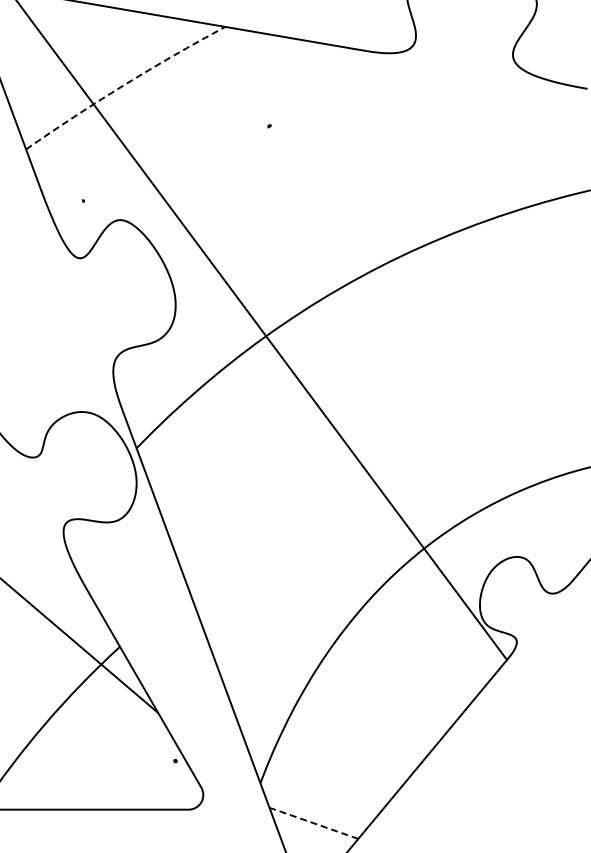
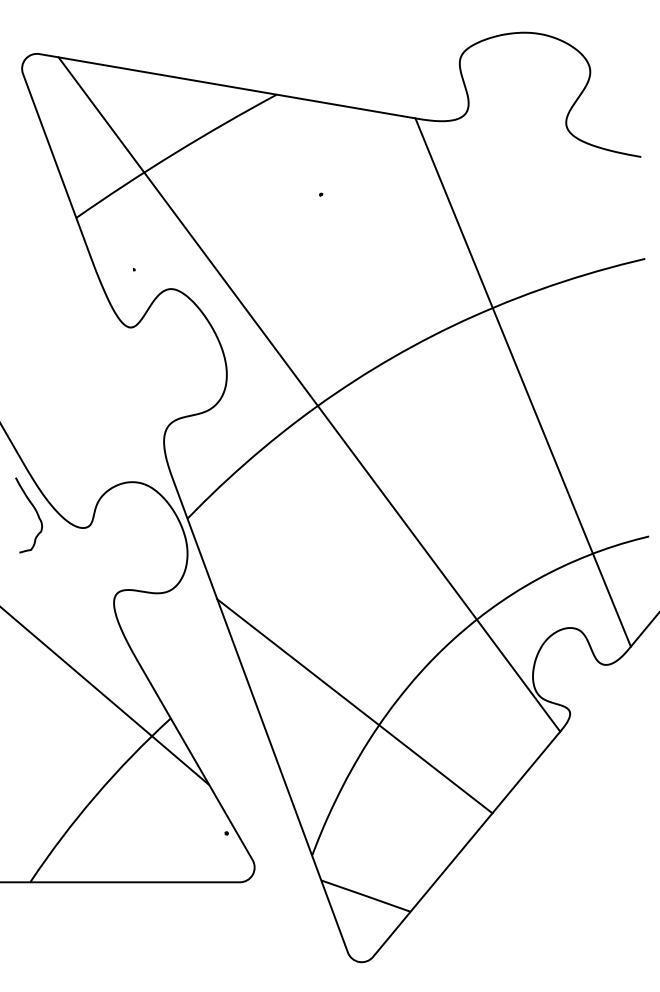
arc: (123, 85) -> (174, 153), dashed -> solid
line: (469, 312) -> (522, 382), added
line: (302, 634) -> (354, 706), added
arc: (314, 823) -> (366, 896), dashed -> solid

